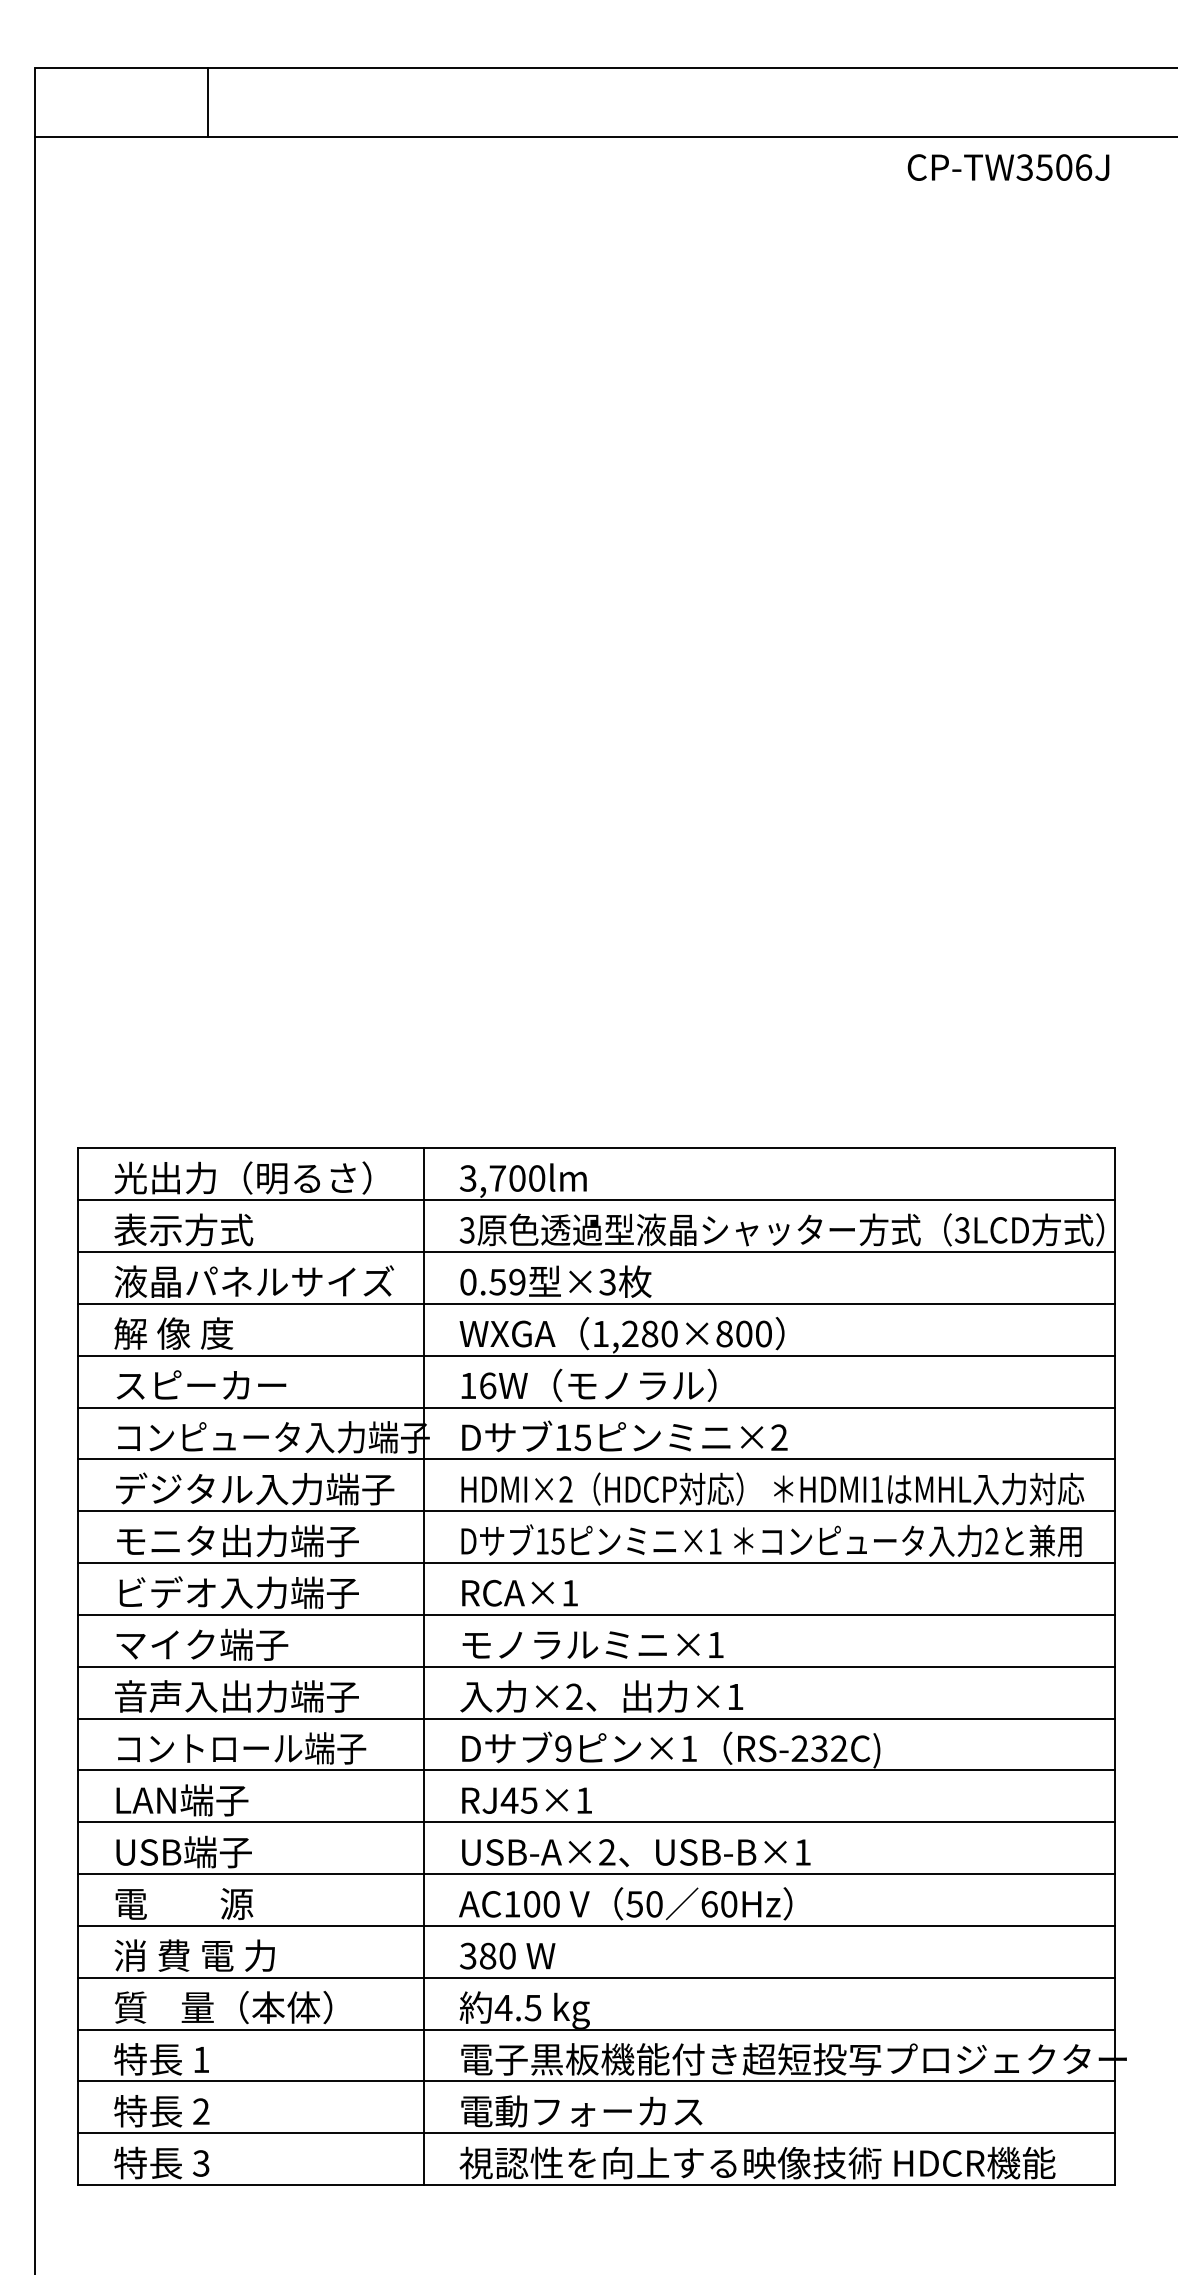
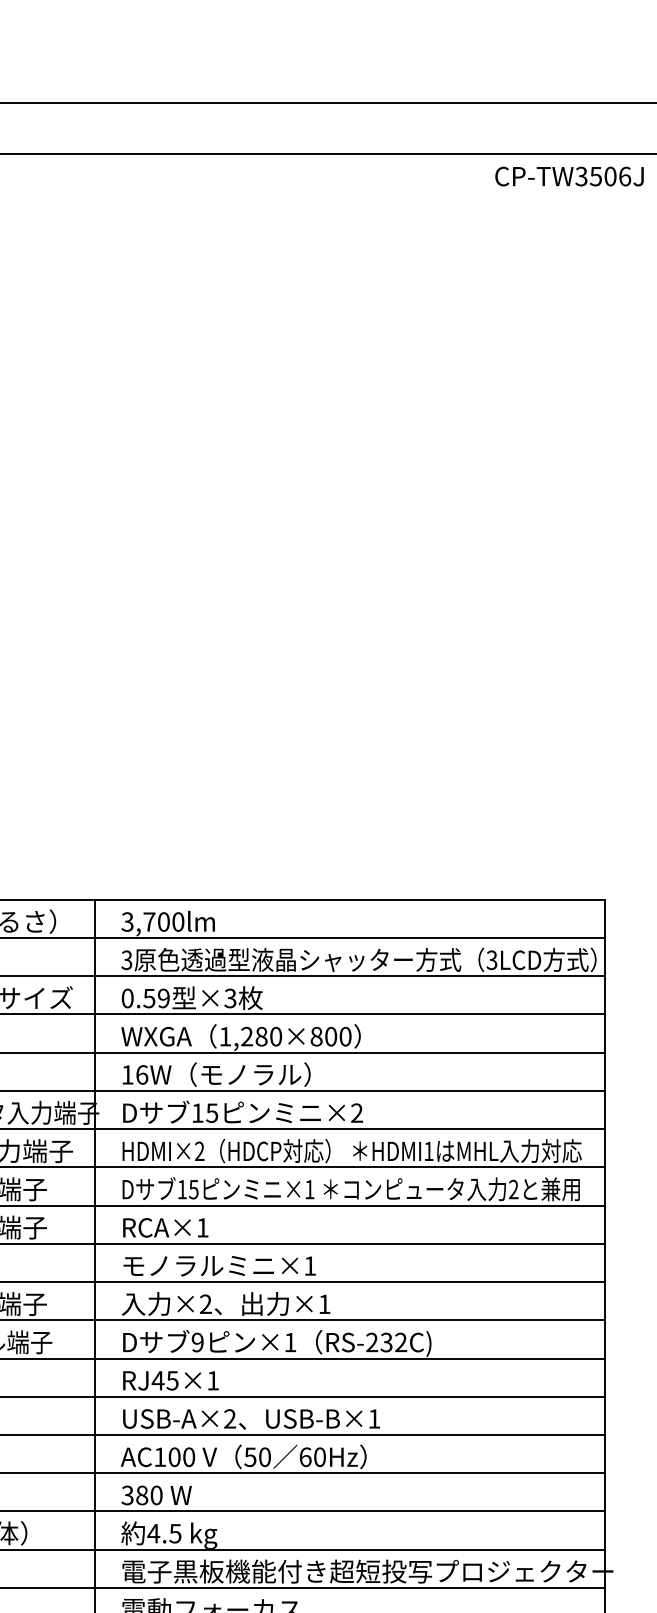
text: (1008, 167) -> (569, 176), moved

